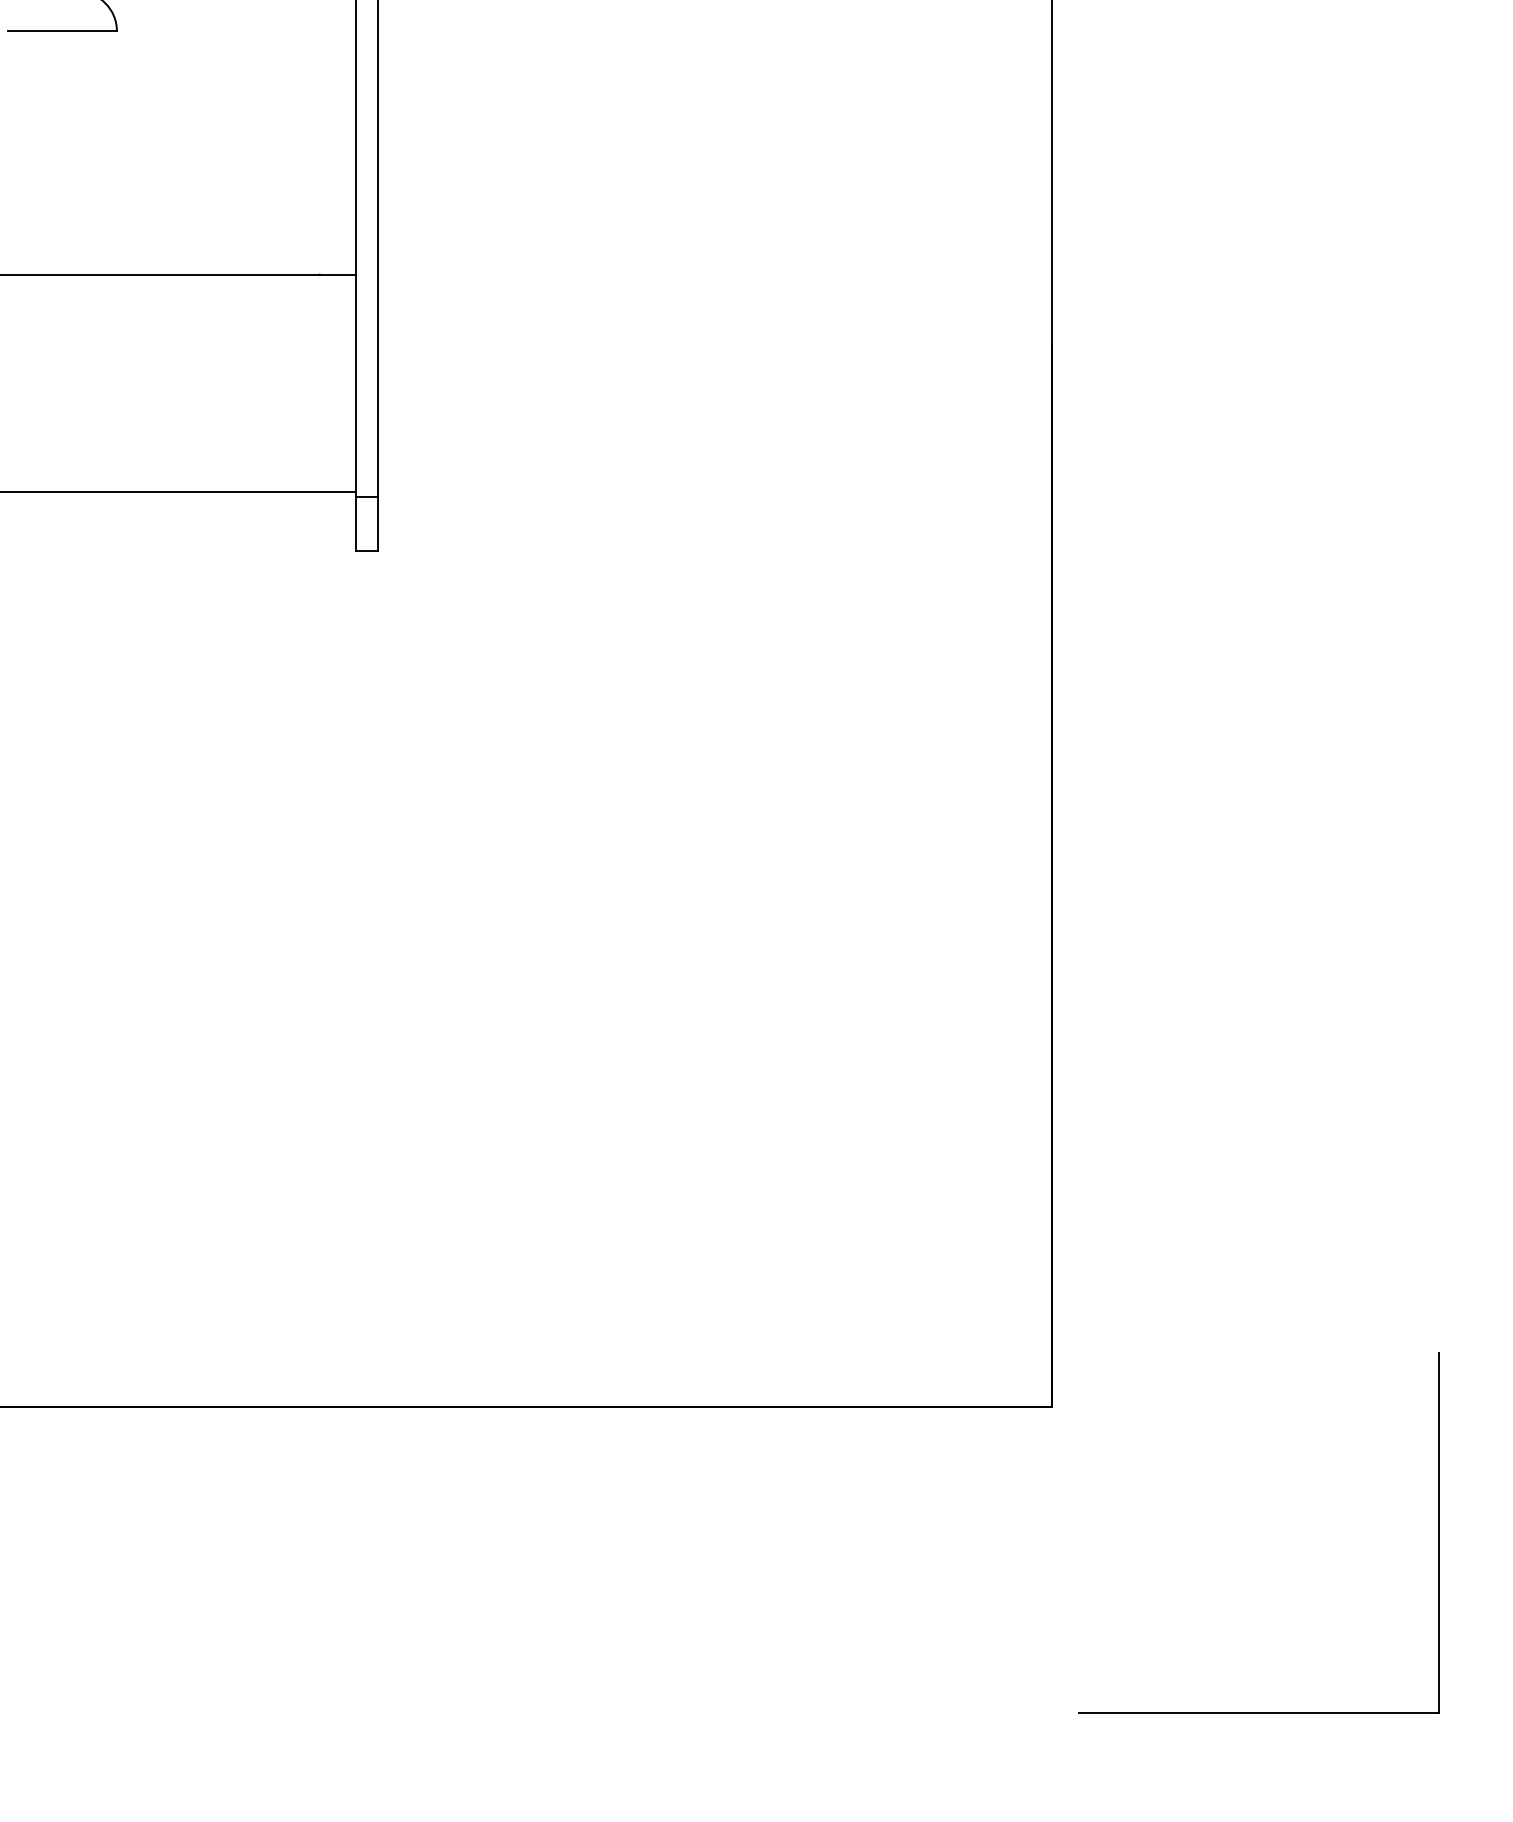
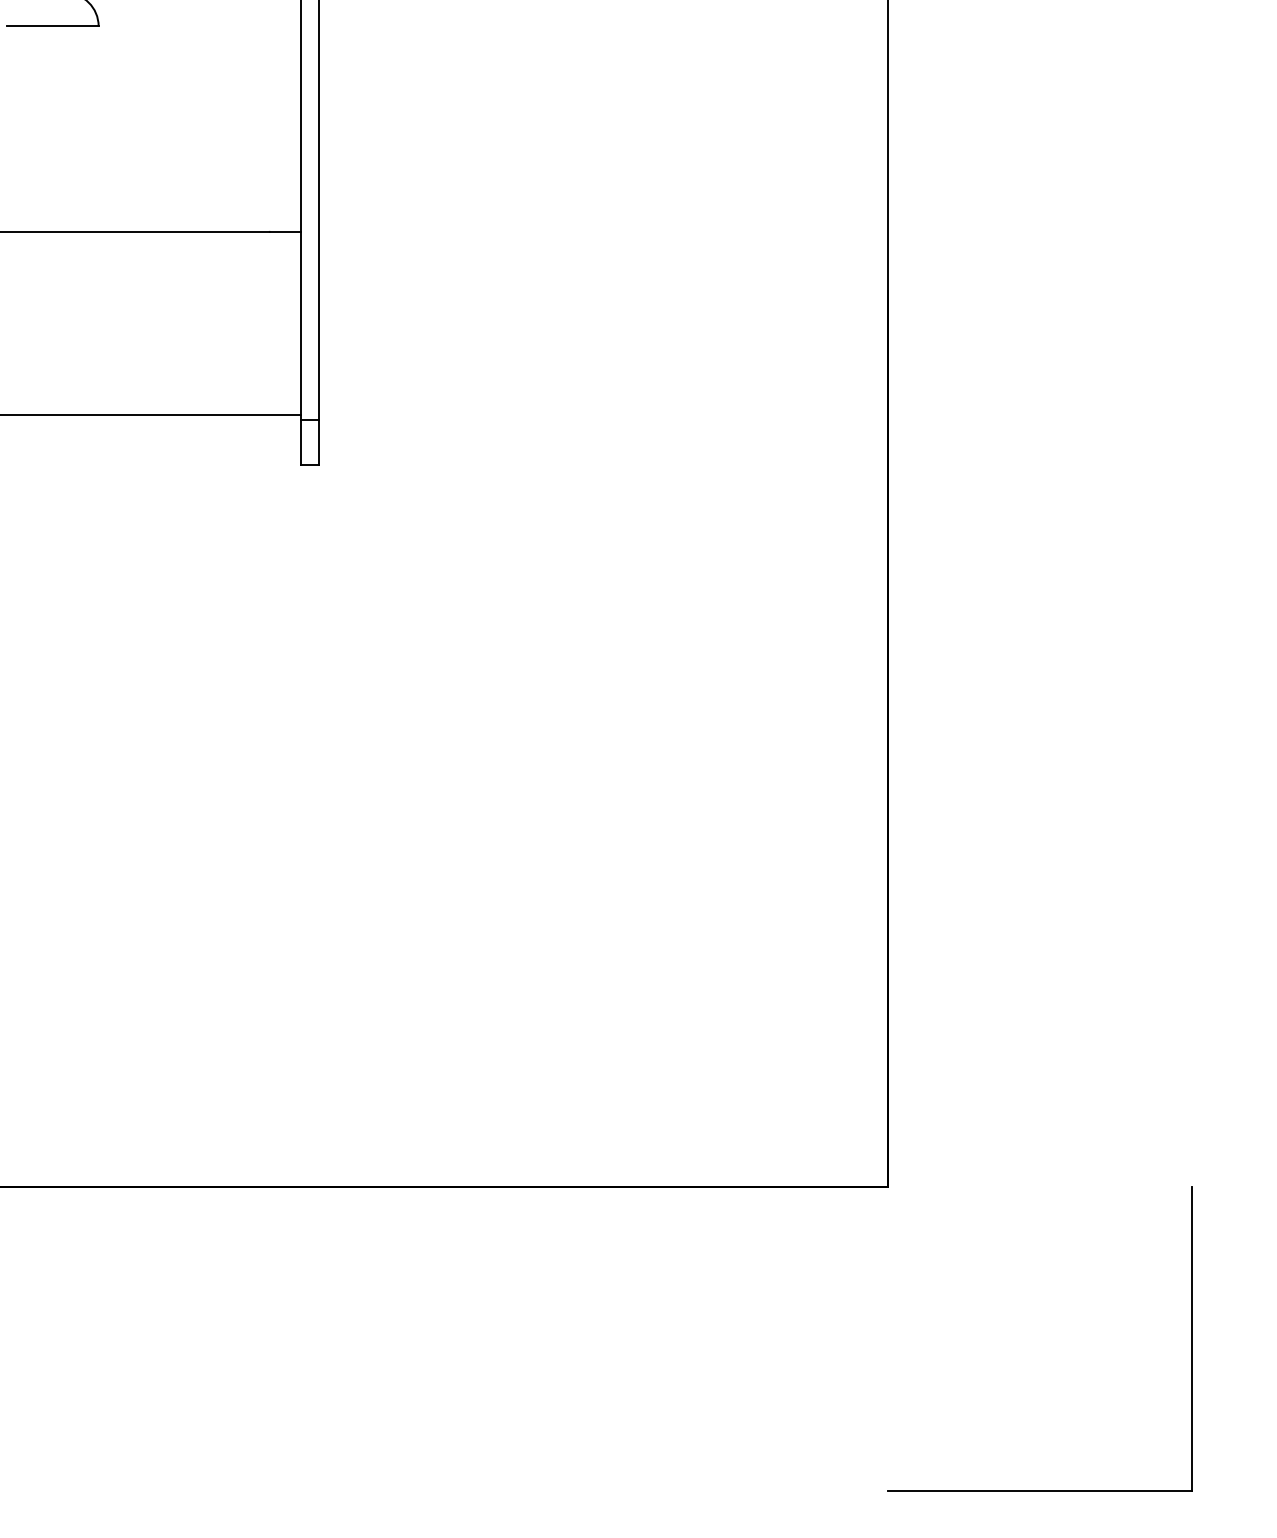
part: (1438, 1532) -> (1191, 1338), moved

